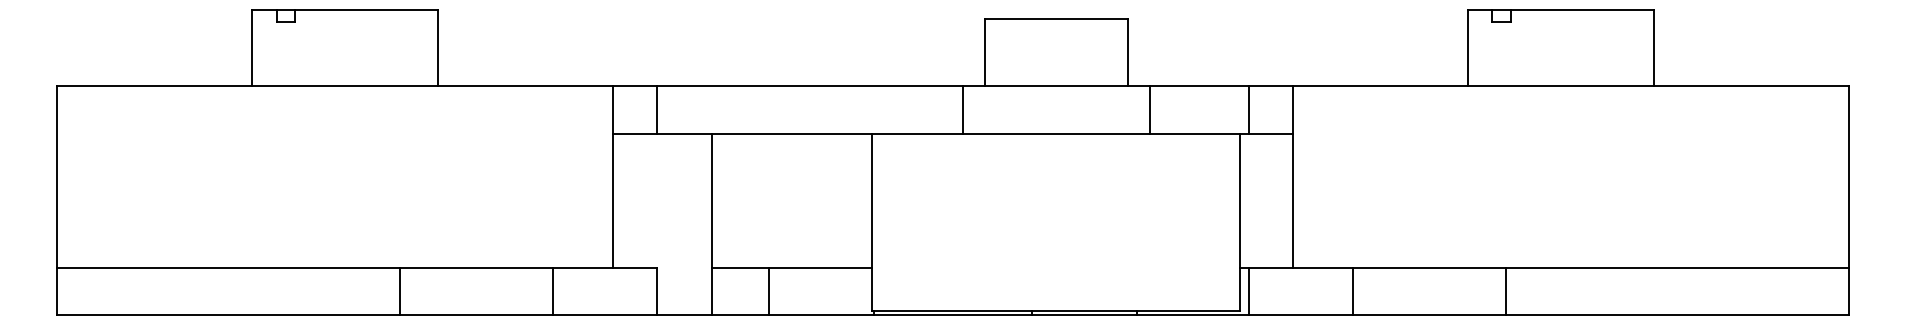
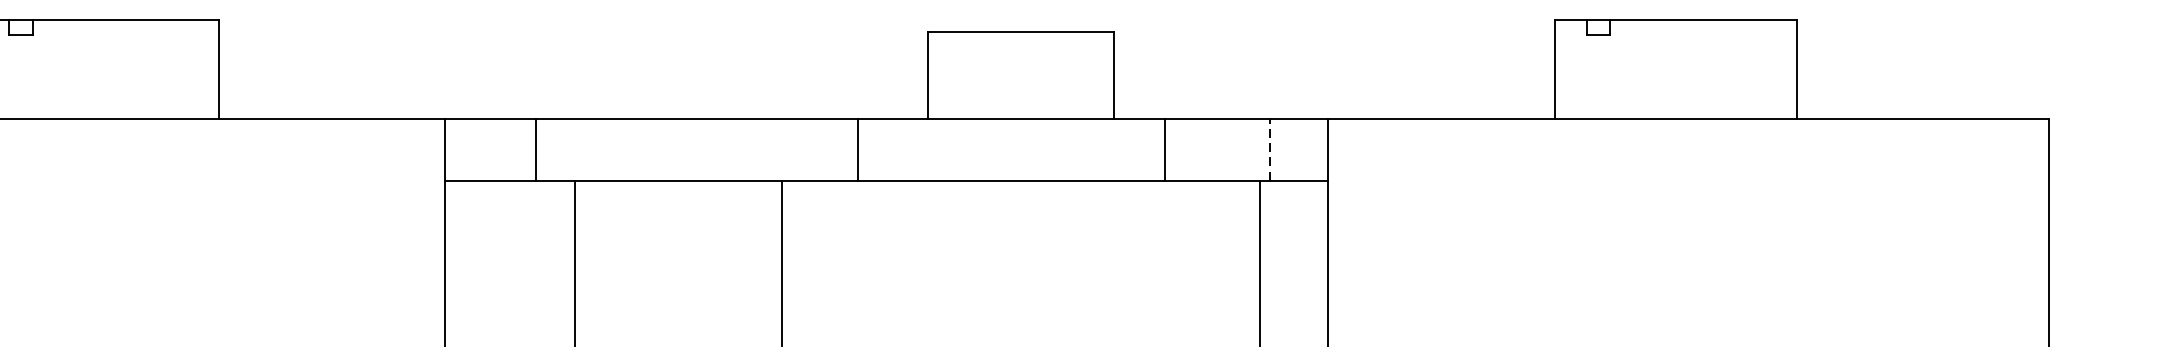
line: (657, 109) -> (535, 149), moved
line: (963, 109) -> (858, 149), moved
line: (1149, 109) -> (1165, 149), moved
line: (1248, 109) -> (1270, 149), solid -> dashed

